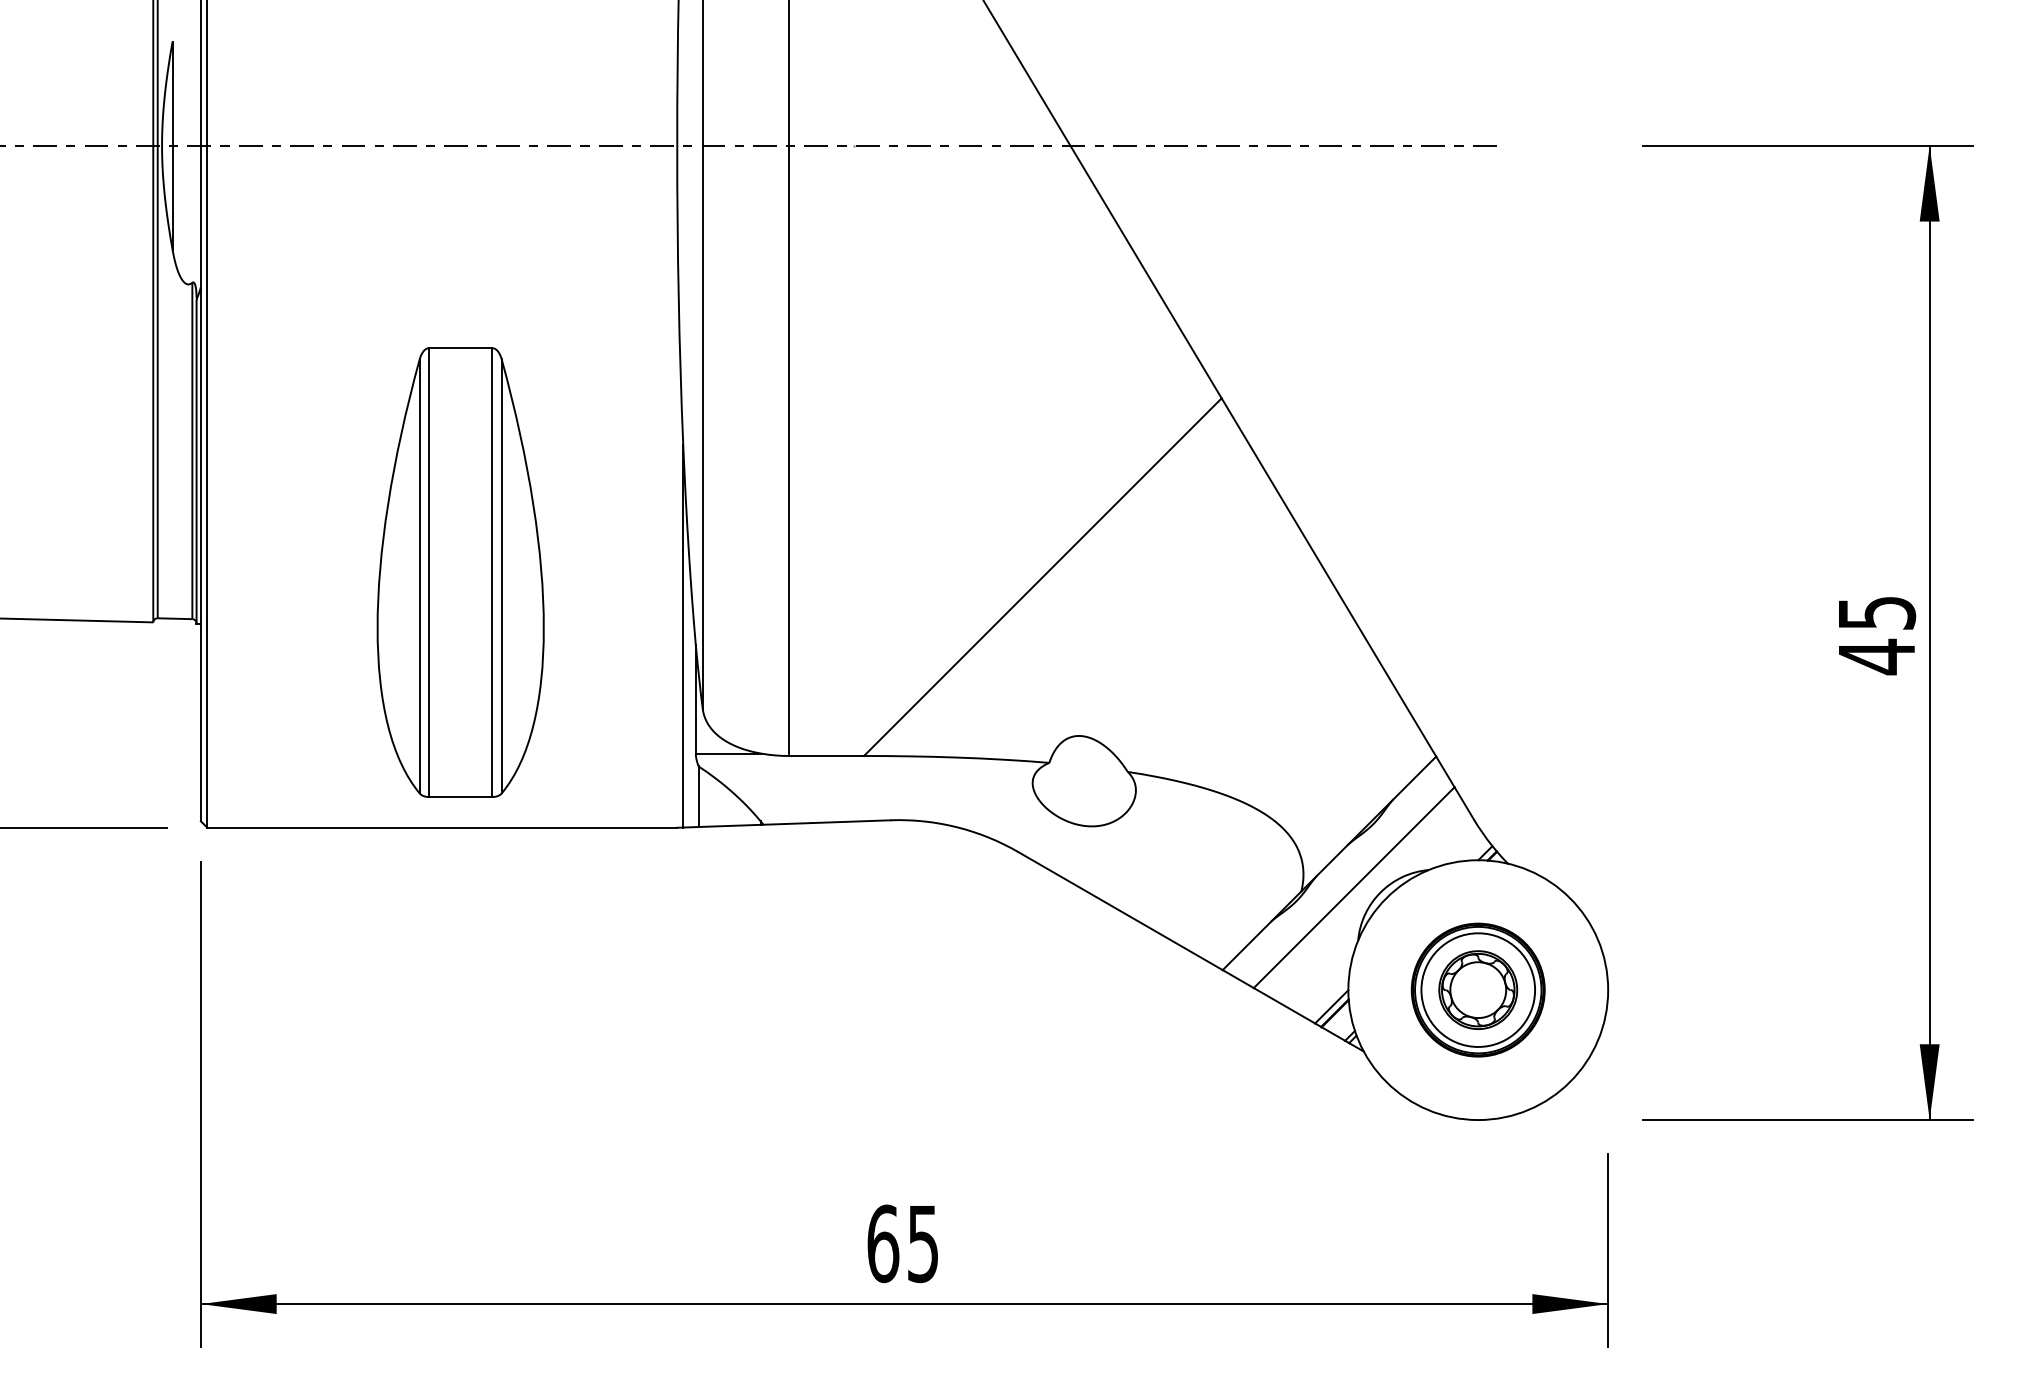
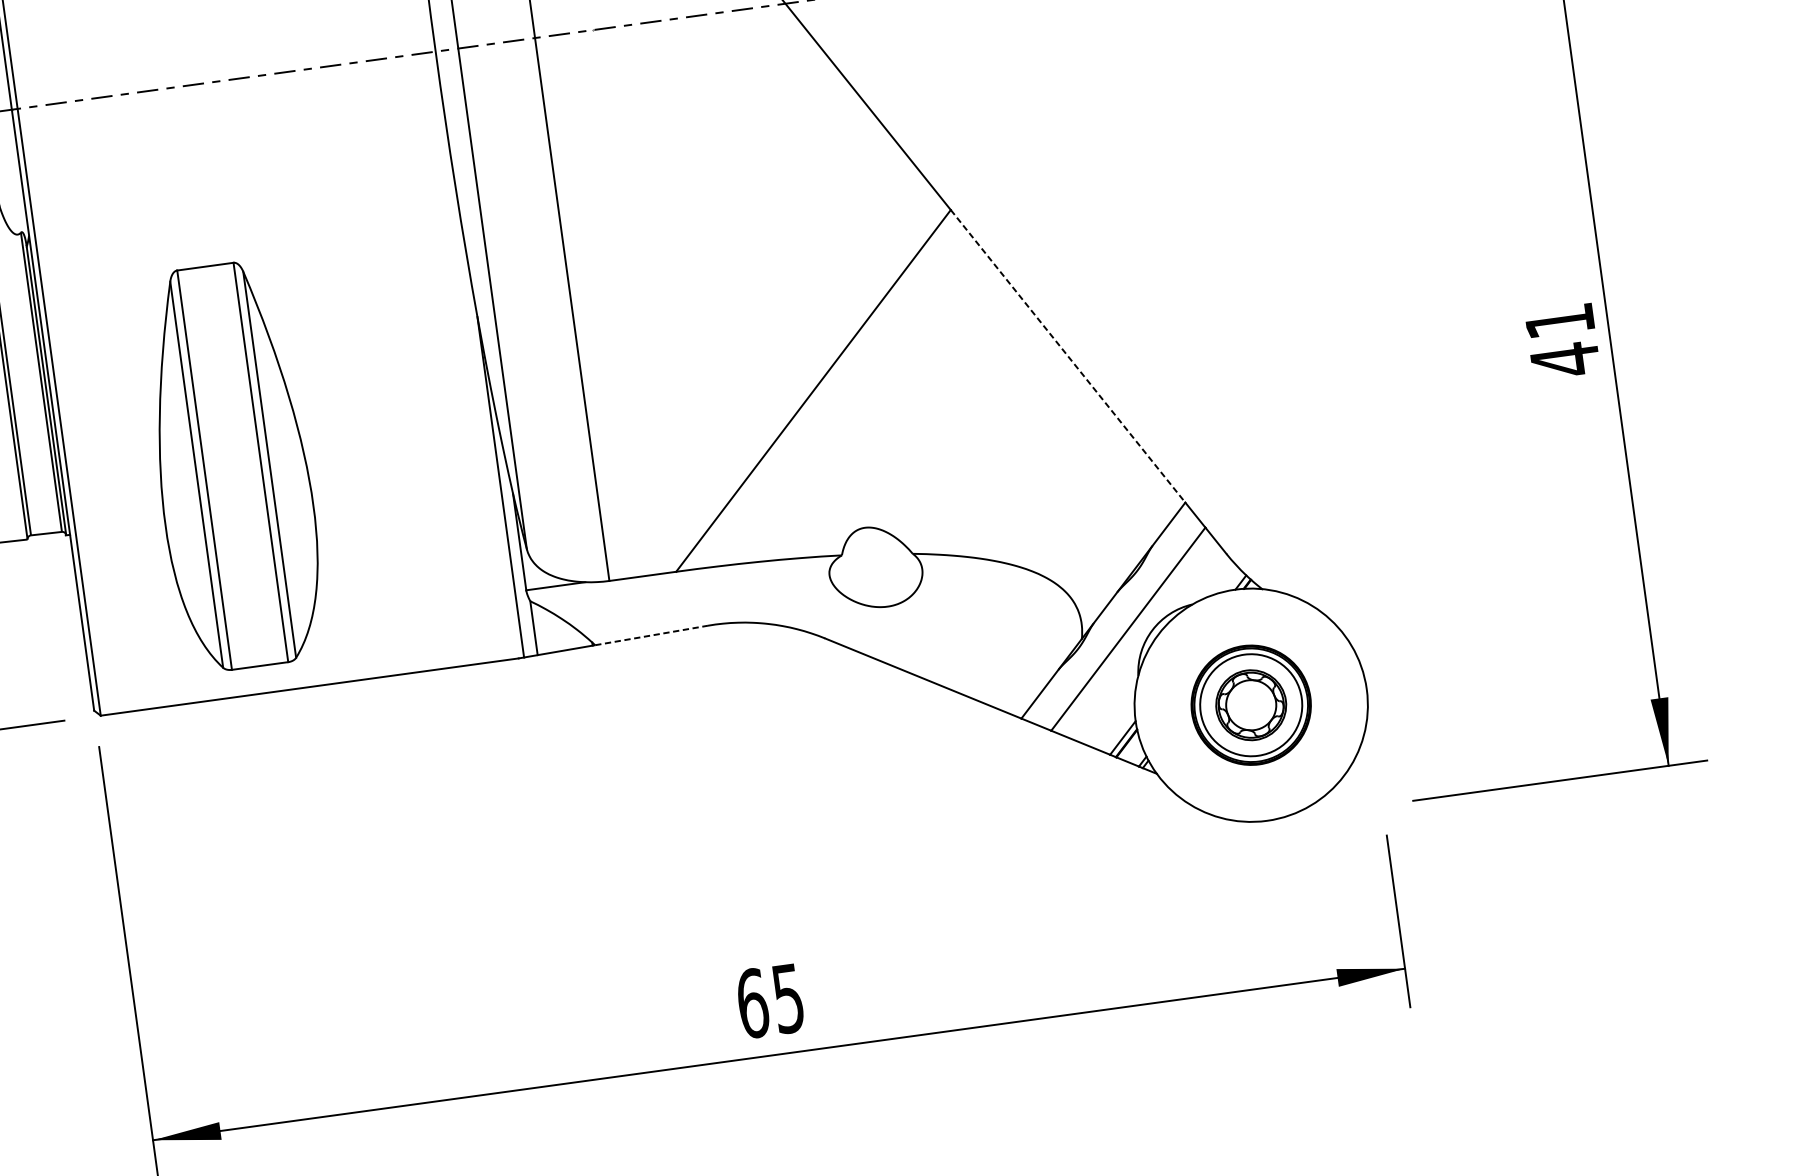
part: (460, 572) -> (232, 466), moved
line: (1328, 577) -> (1067, 356), solid -> dashed
text: (1877, 613) -> (1560, 321), 45 -> 41
line: (827, 822) -> (651, 635), solid -> dashed

